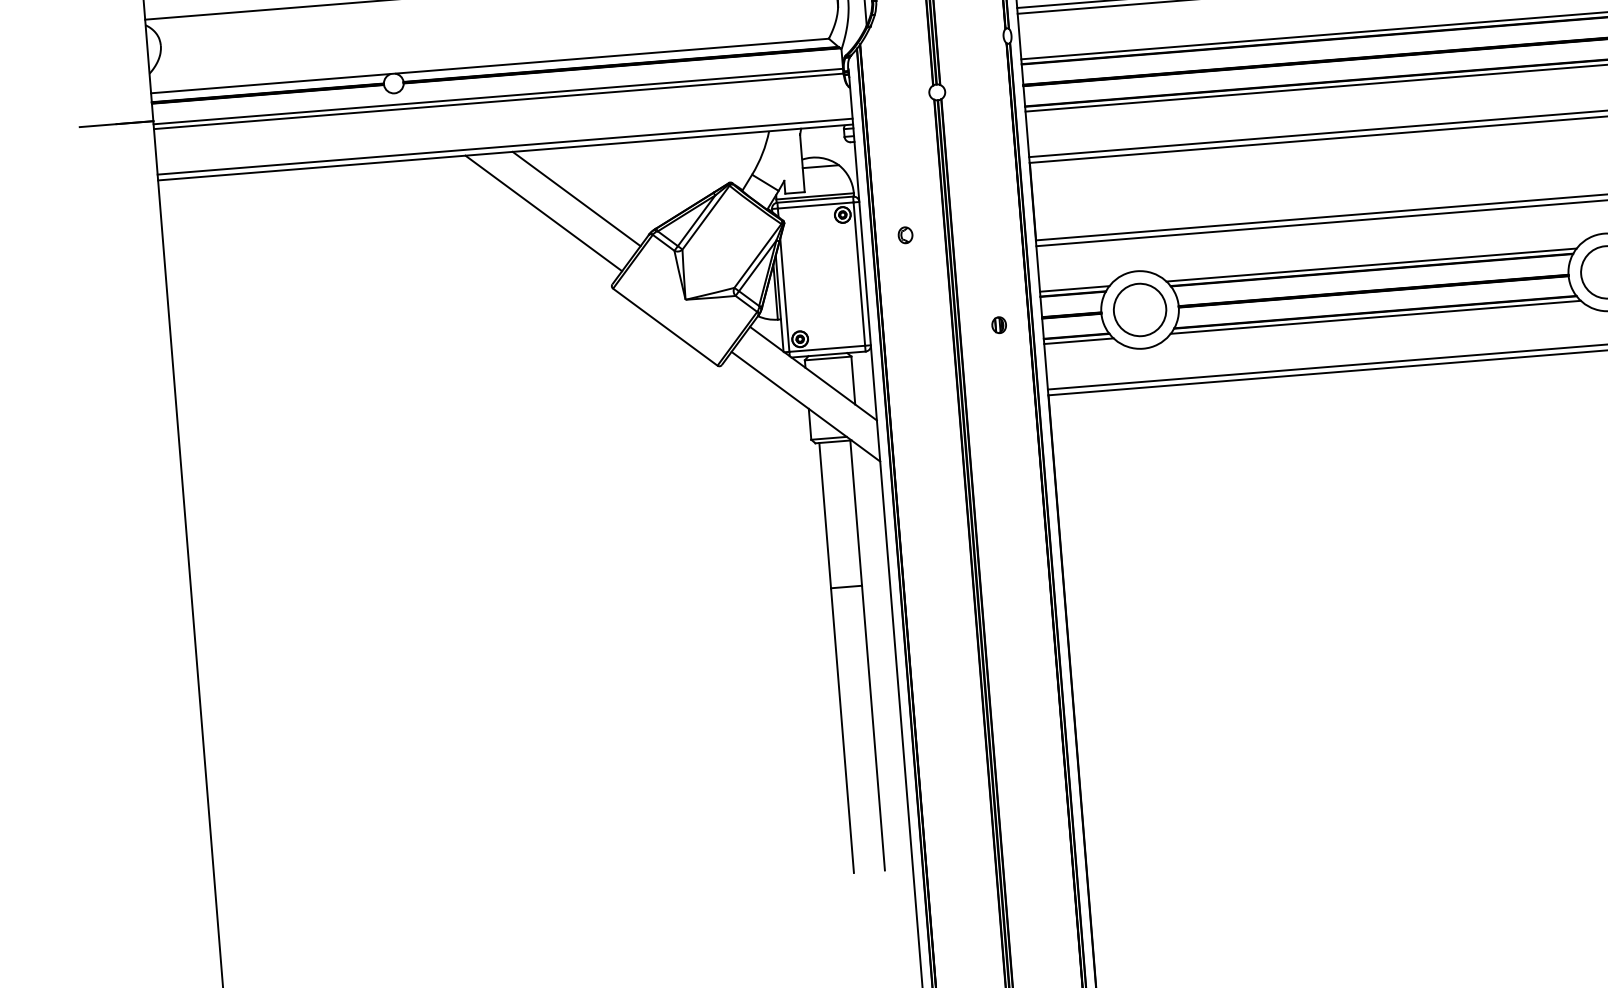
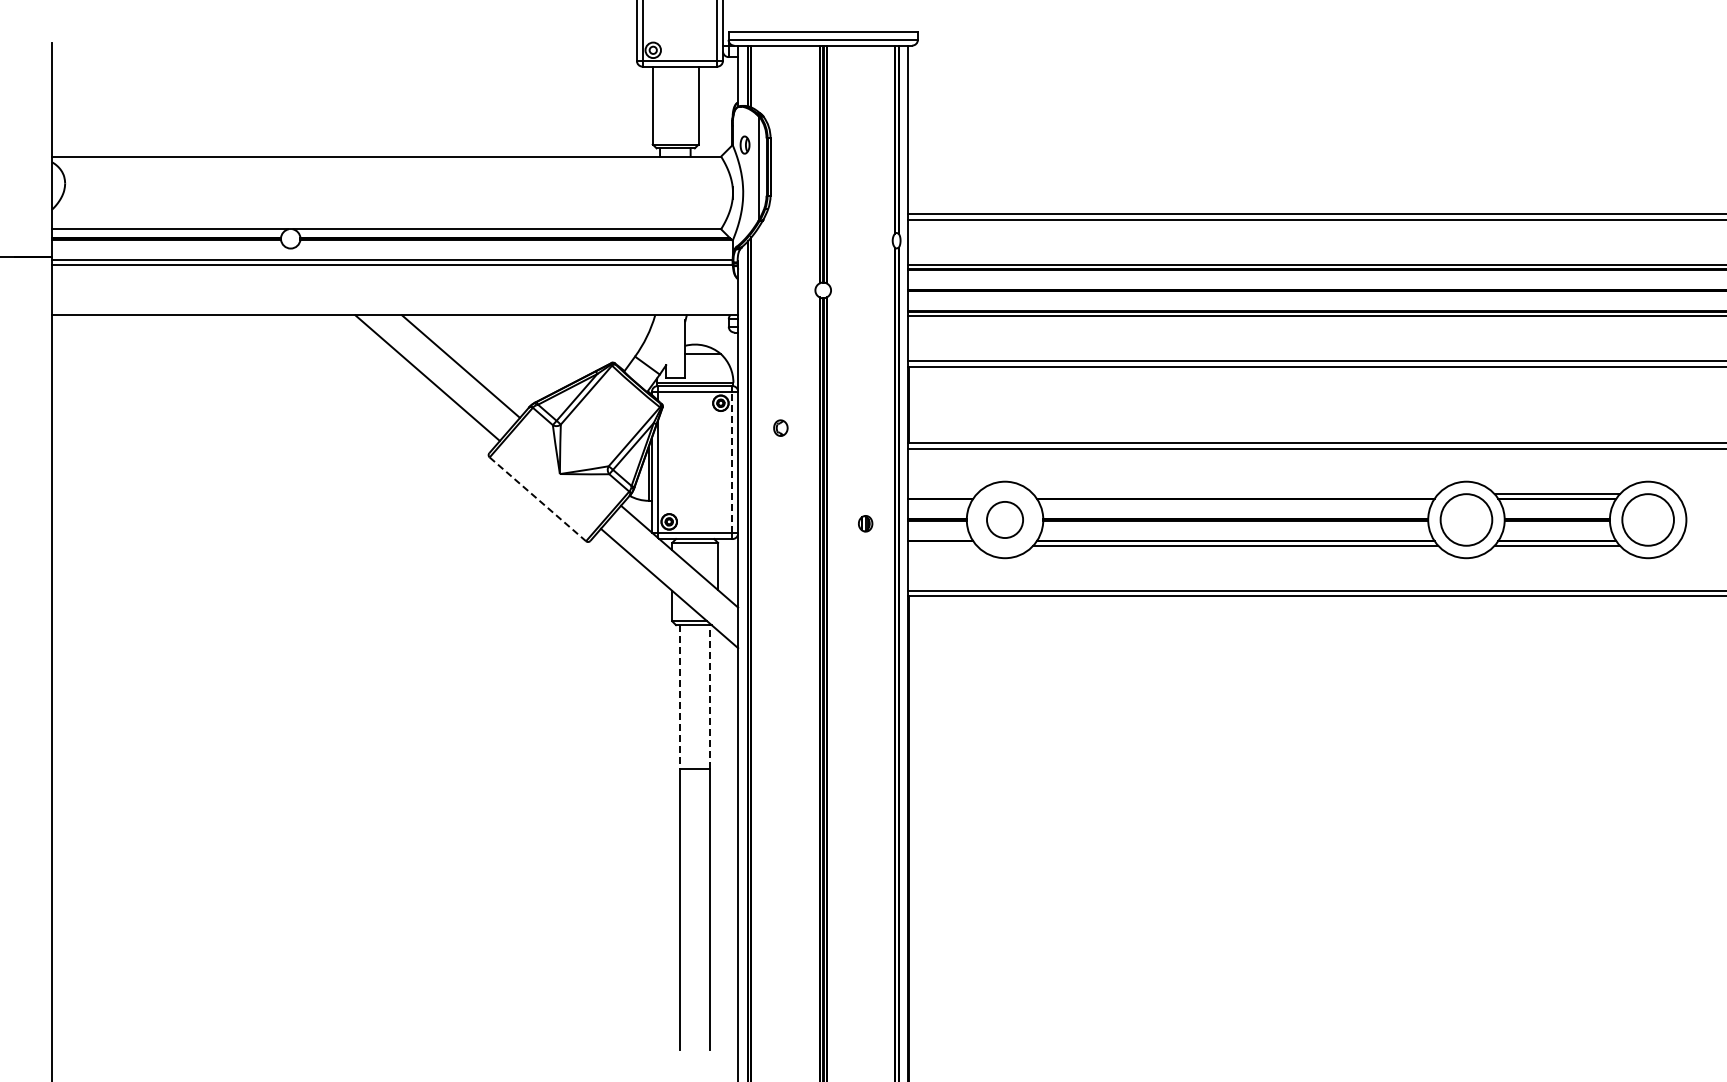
line: (504, 146) -> (394, 309), removed
line: (1371, 265) -> (1235, 494), removed
line: (859, 274) -> (732, 462), solid -> dashed
line: (1074, 289) -> (942, 494), removed
circle: (1139, 309) -> (1004, 519), size x0.7
line: (664, 327) -> (537, 499), solid -> dashed
line: (1078, 340) -> (942, 545), removed
line: (856, 512) -> (710, 696), solid -> dashed
line: (824, 515) -> (679, 696), solid -> dashed

